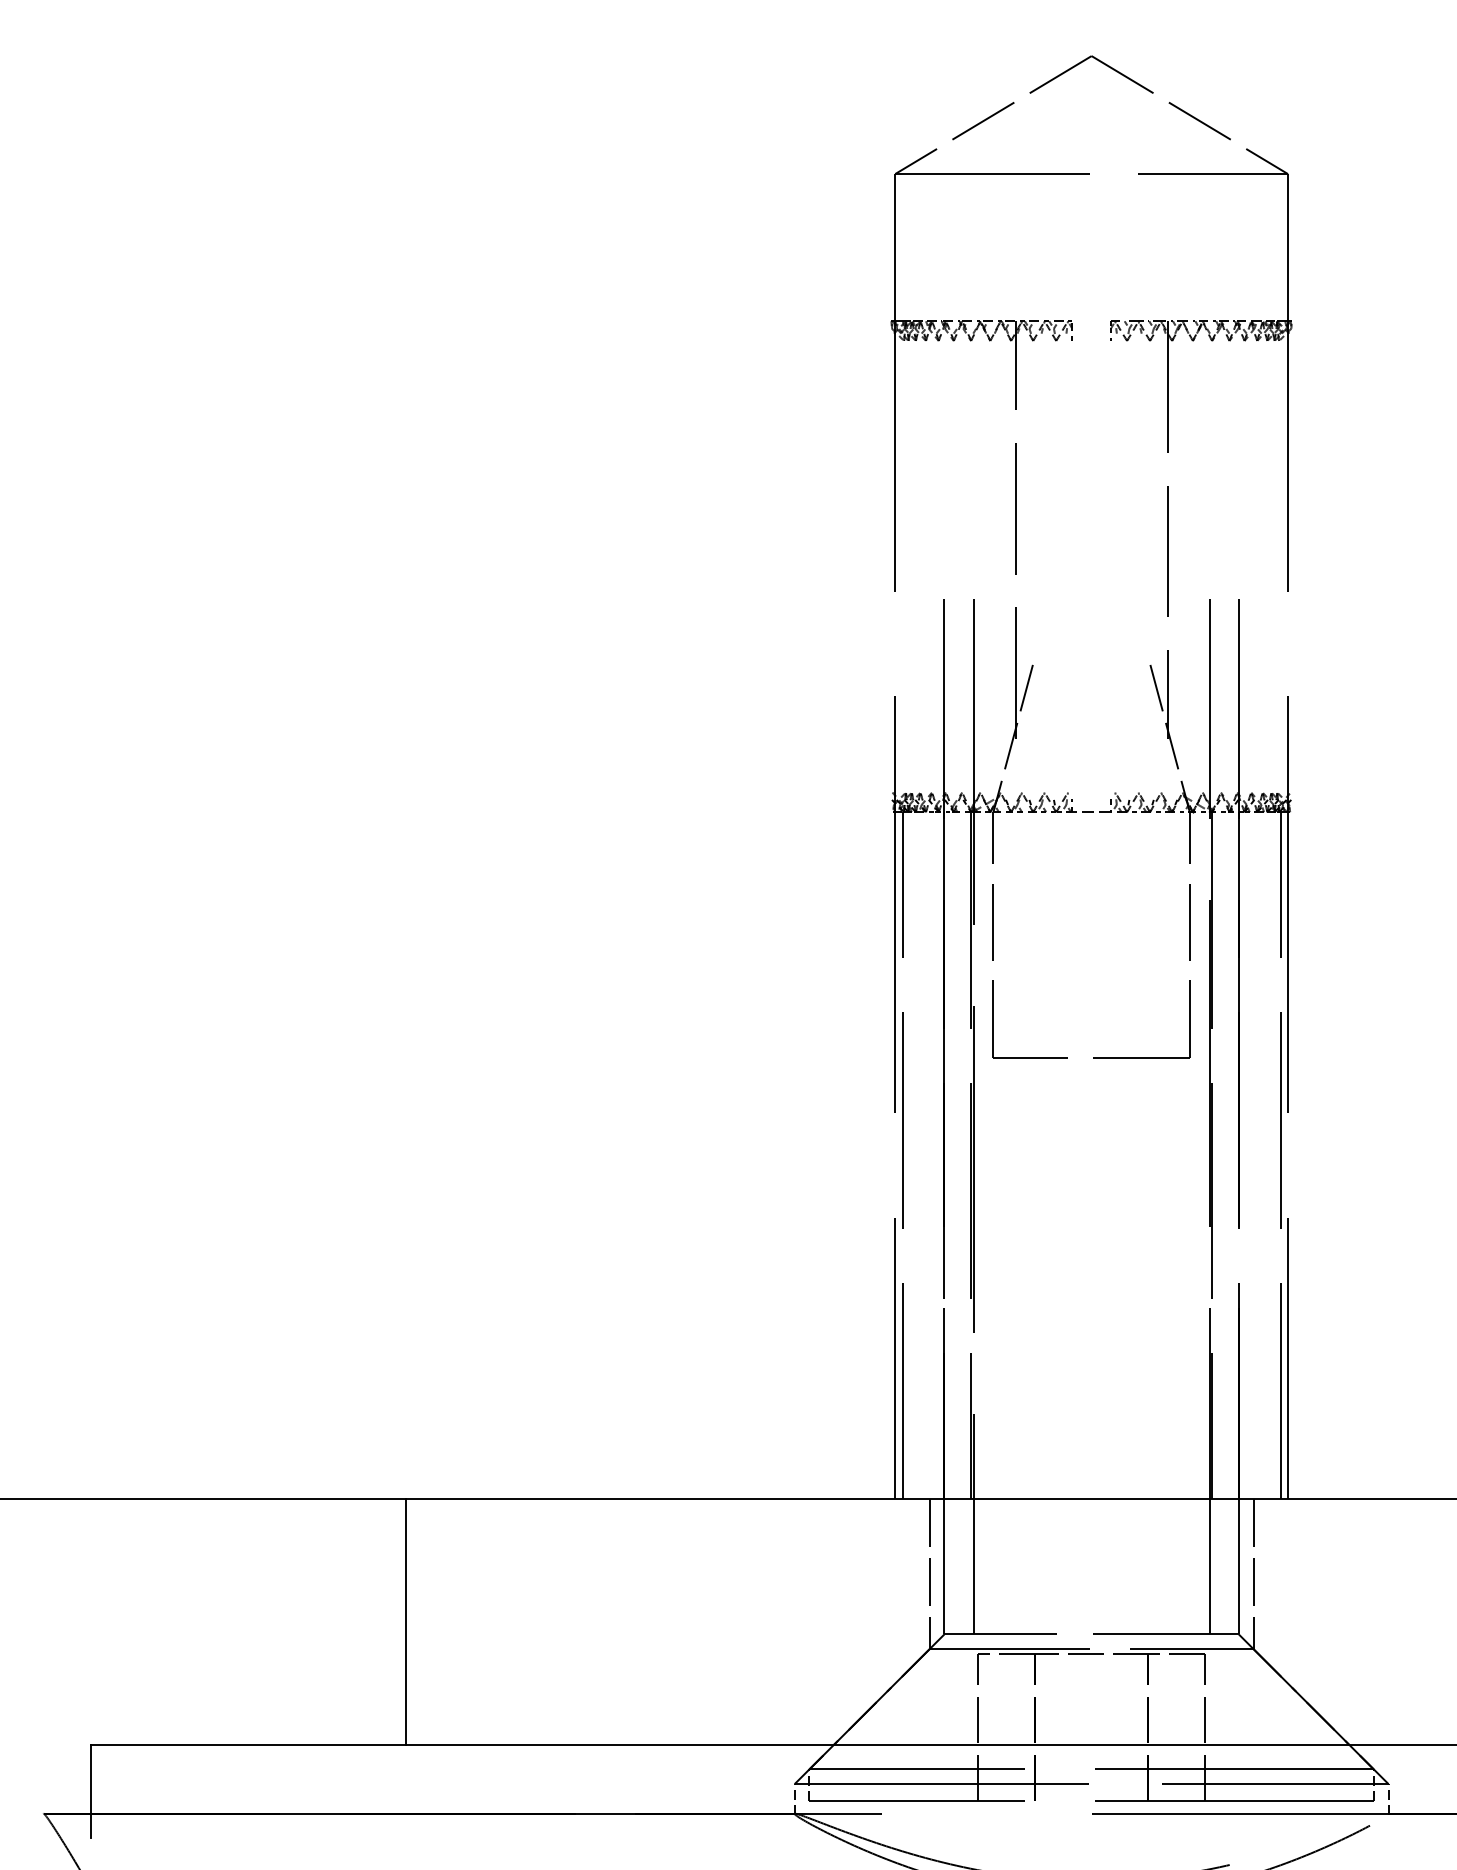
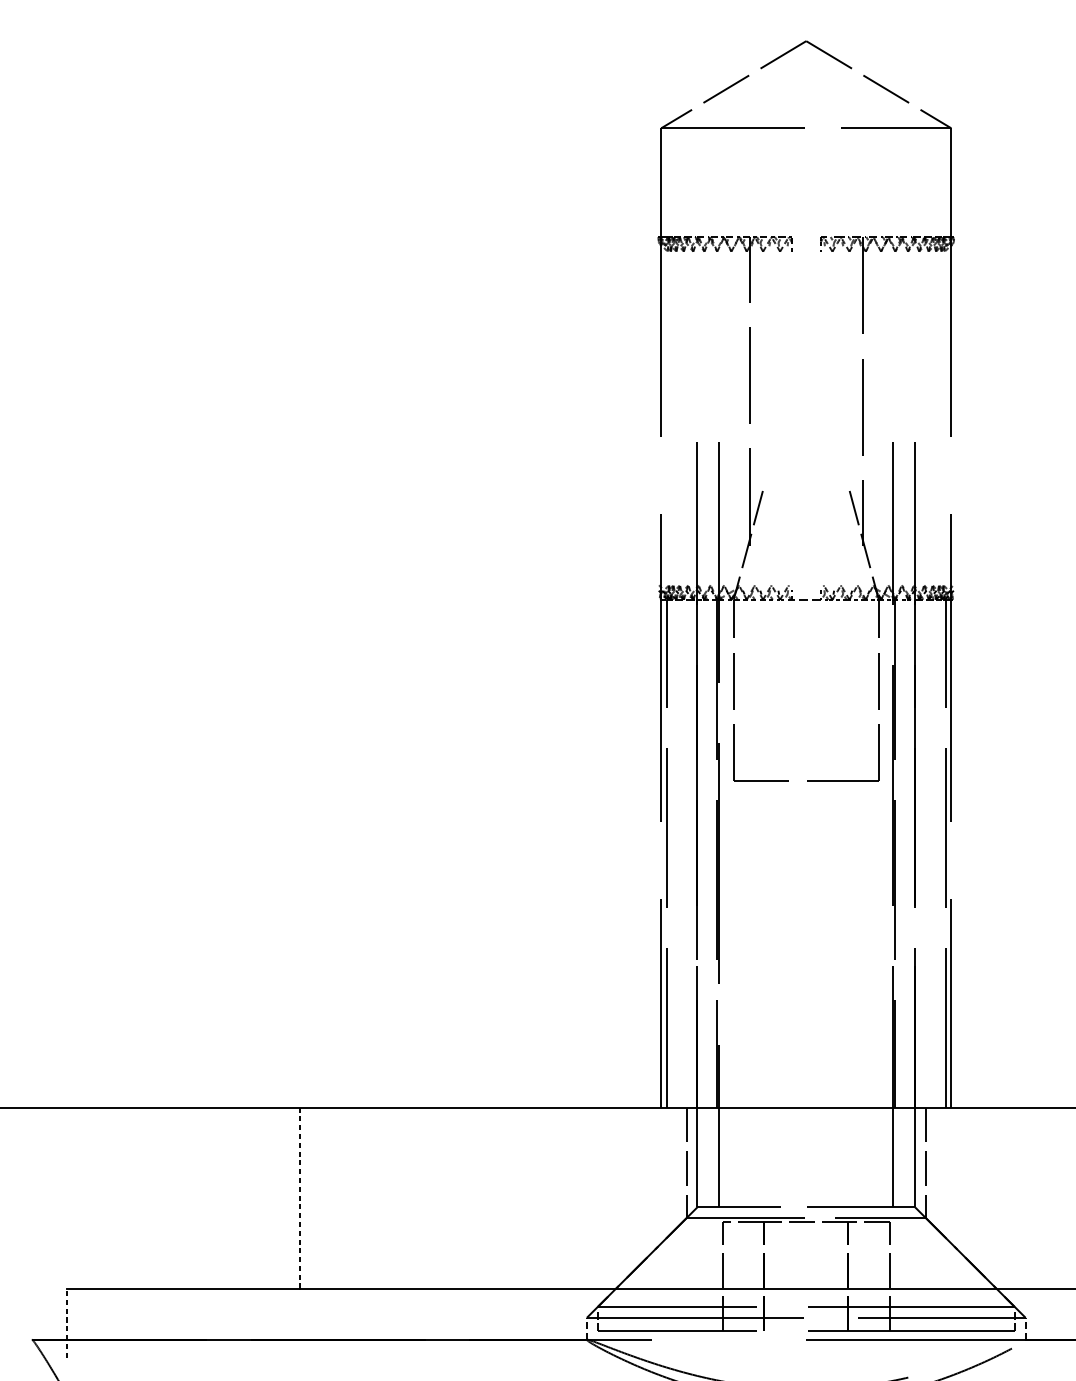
line: (406, 1622) -> (300, 1198), solid -> dashed
line: (91, 1791) -> (67, 1323), solid -> dashed

